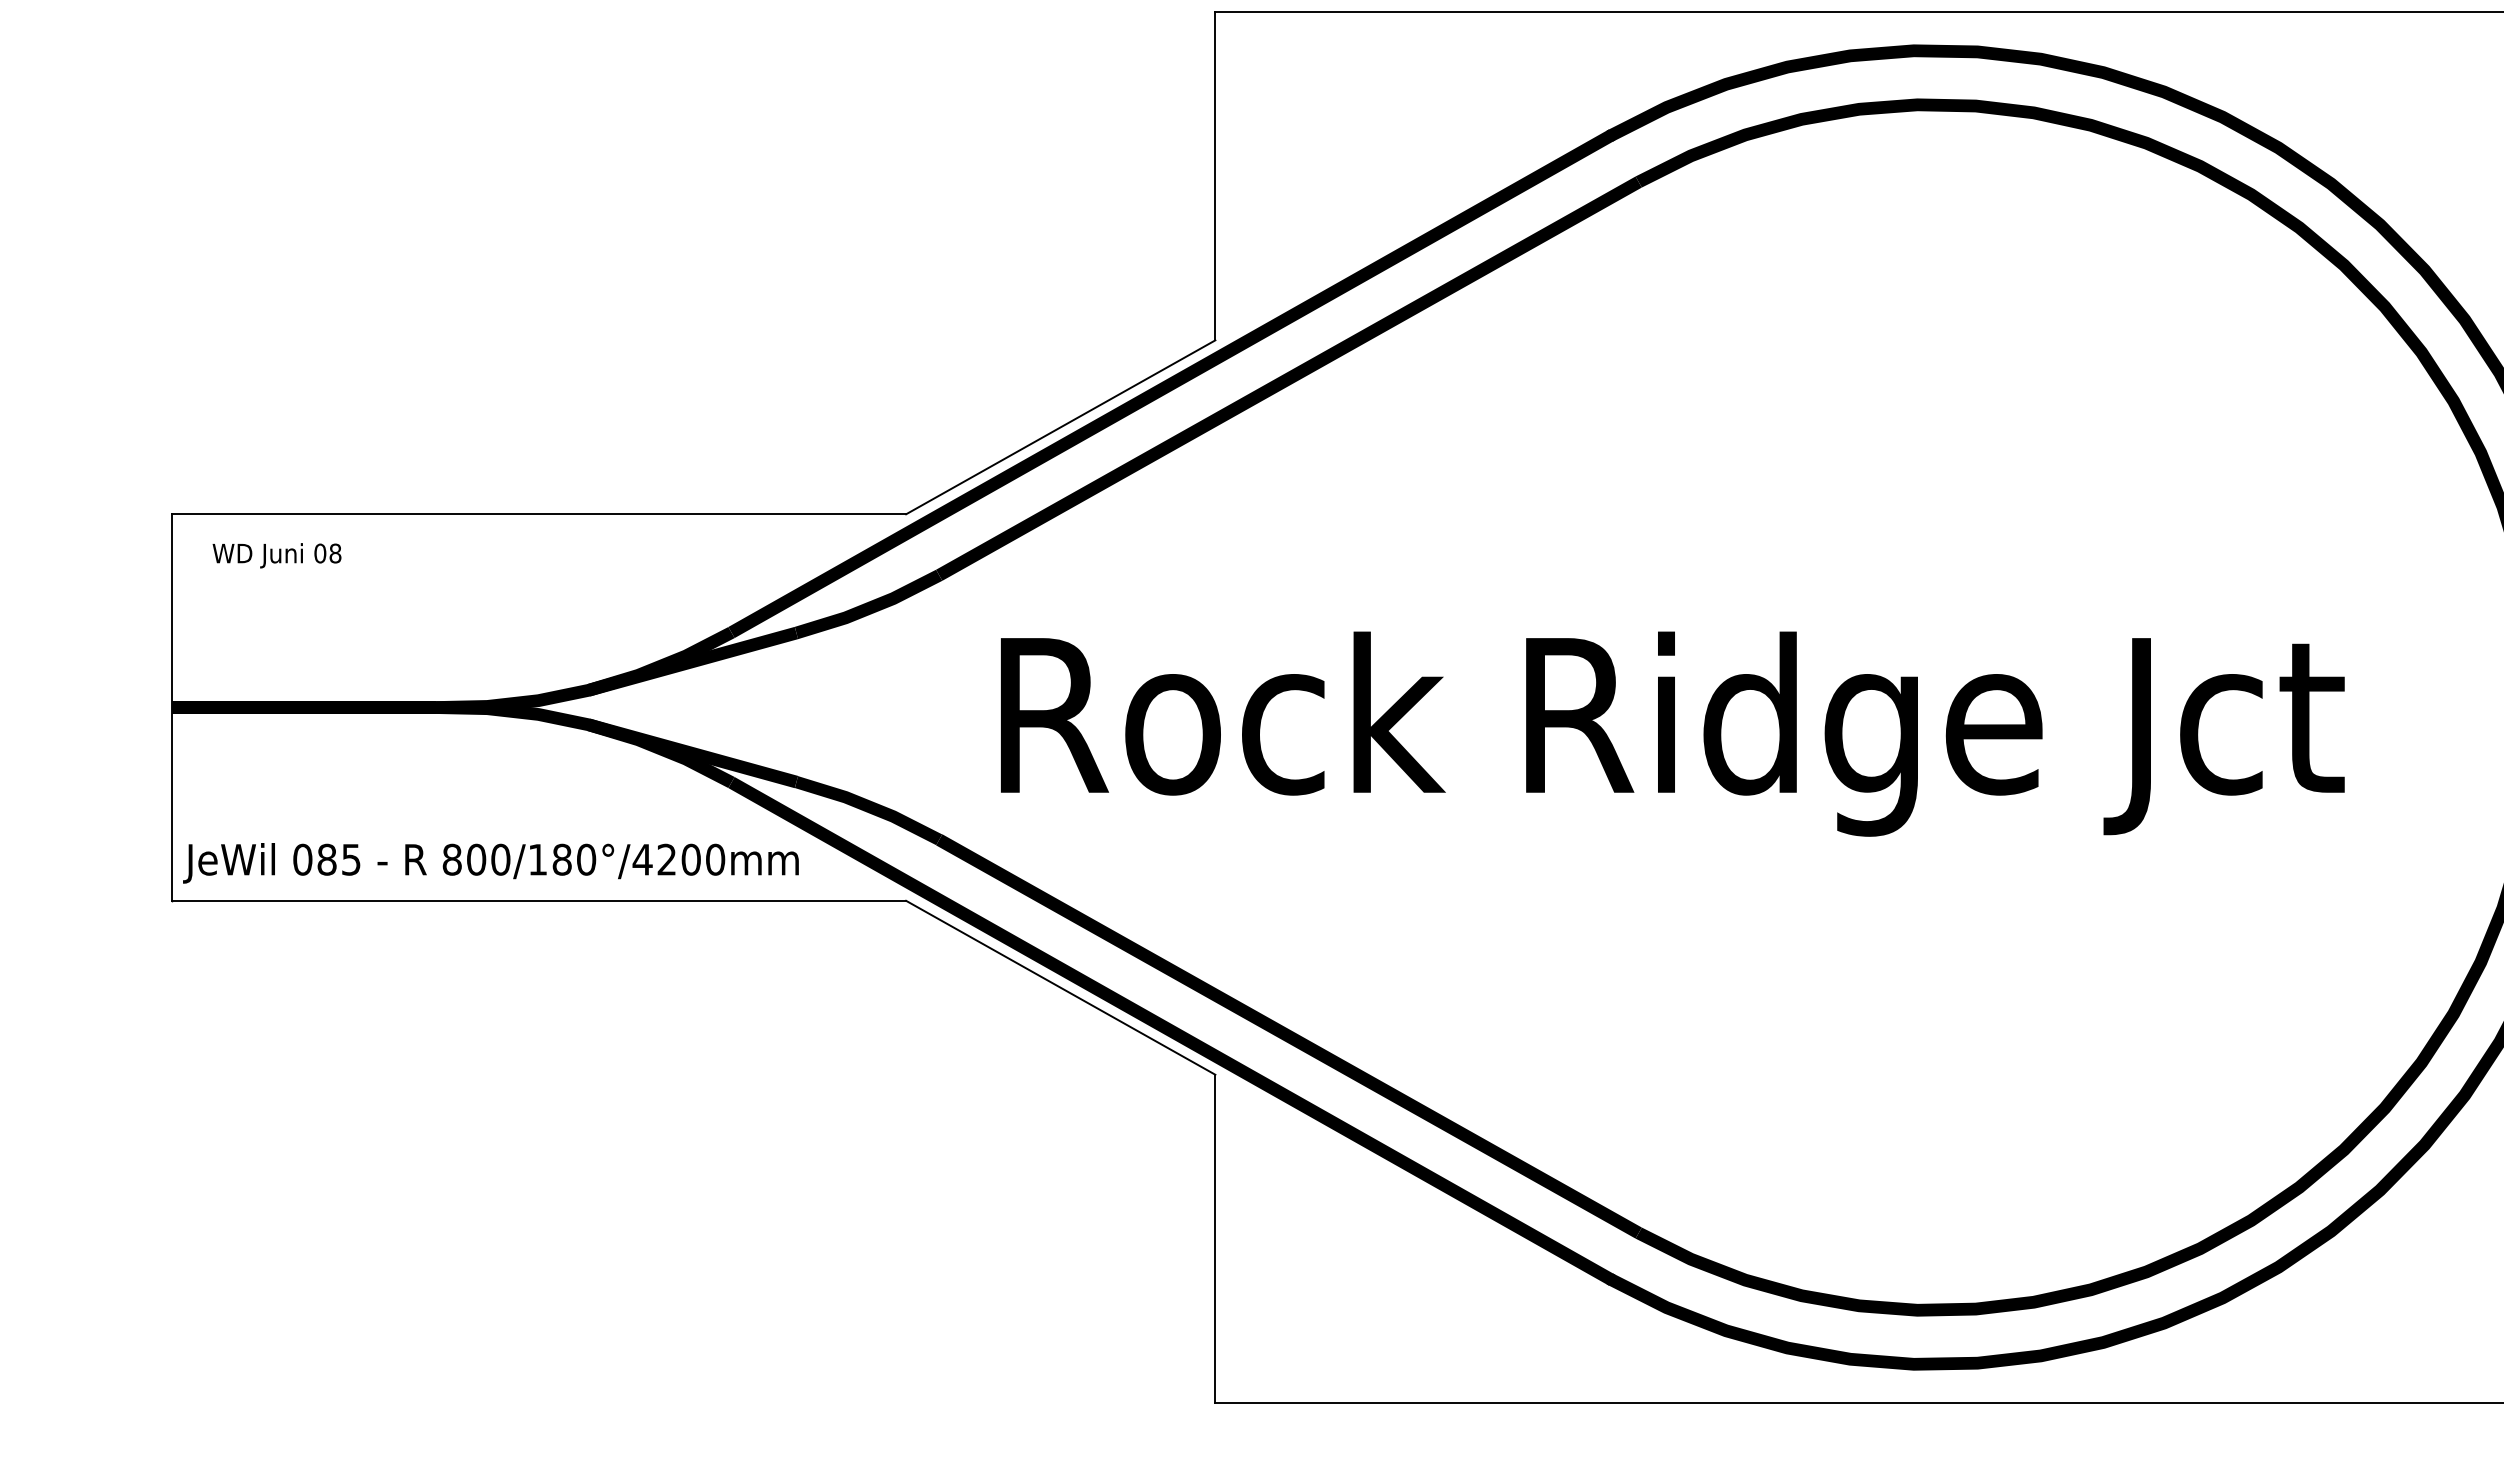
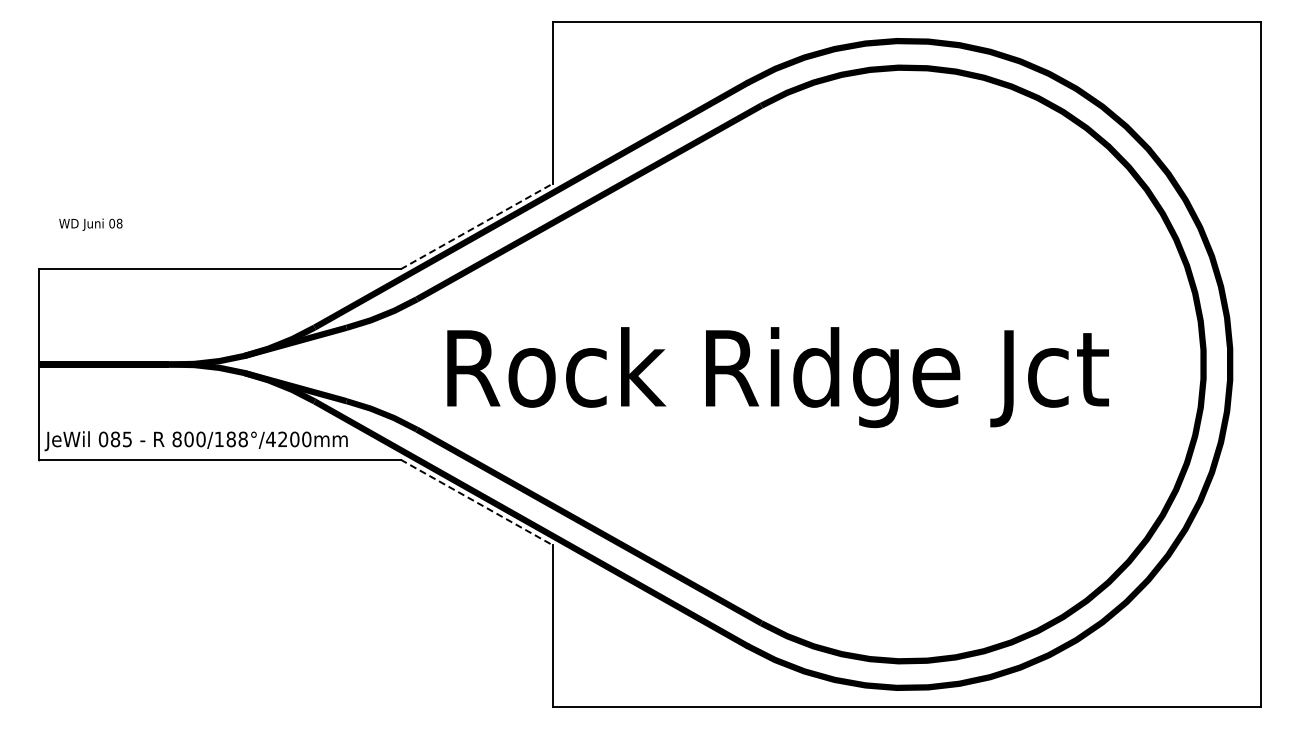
line: (1062, 427) -> (477, 226), solid -> dashed
text: (276, 555) -> (90, 224), moved
text: (584, 859) -> (242, 439), 800/180°/4200mm -> 800/188°/4200mm
line: (1062, 987) -> (477, 502), solid -> dashed

